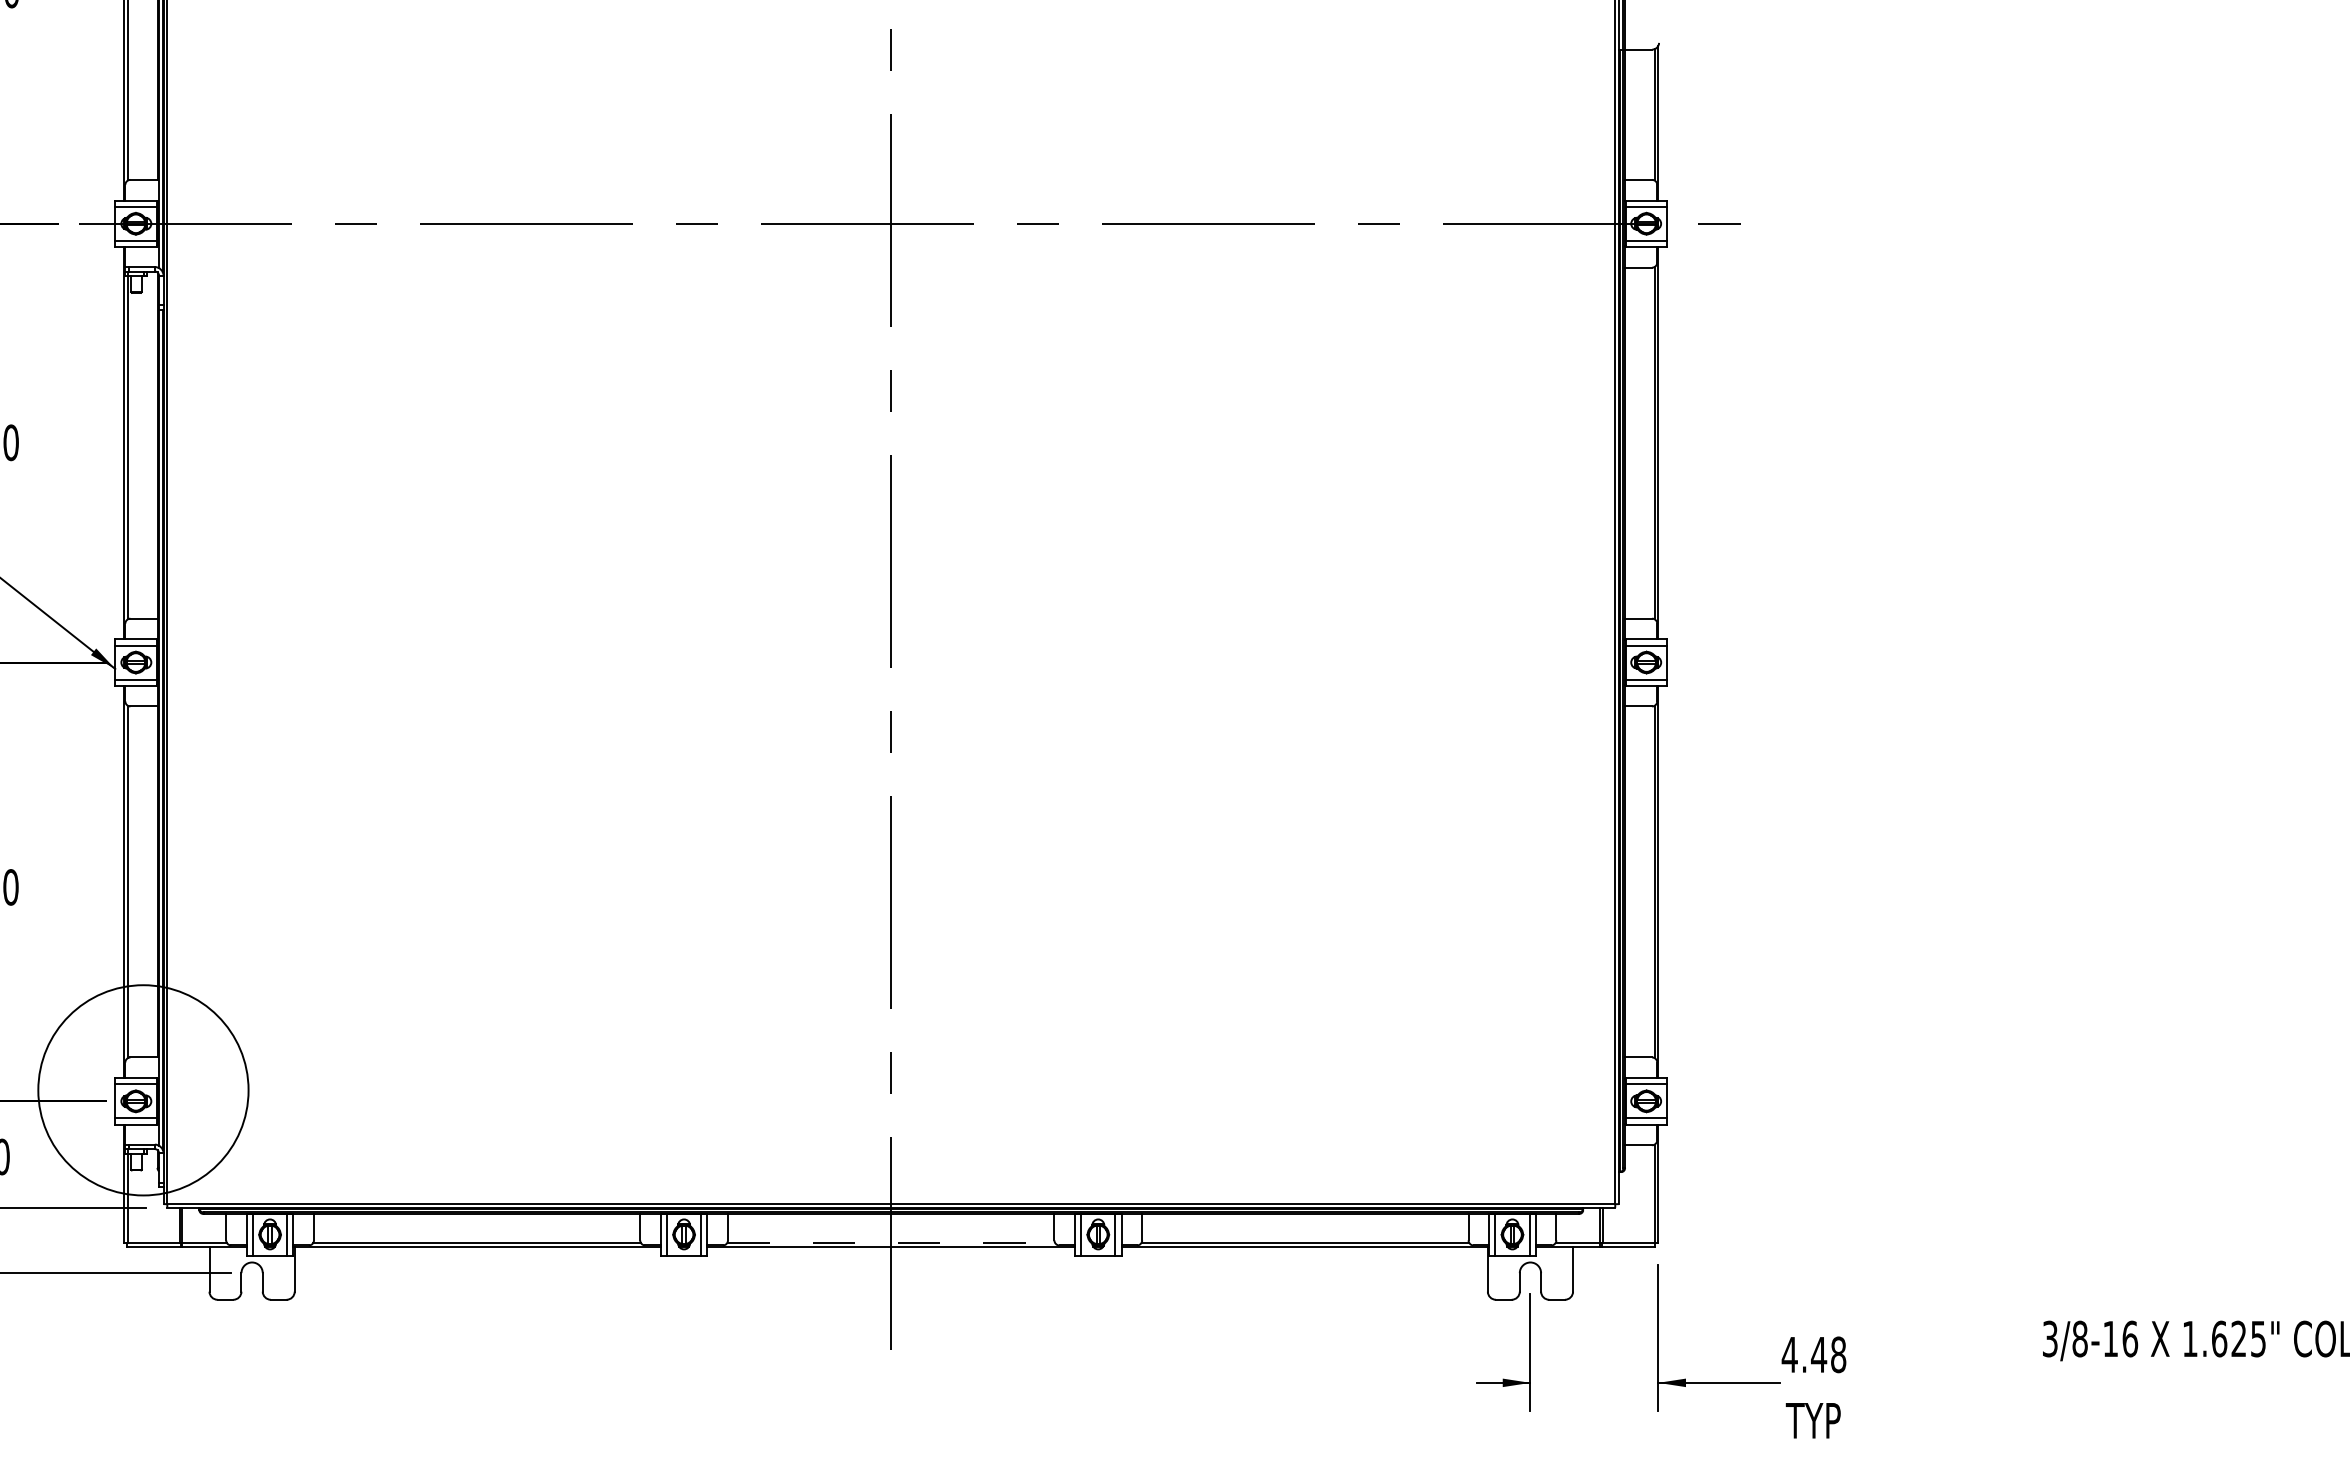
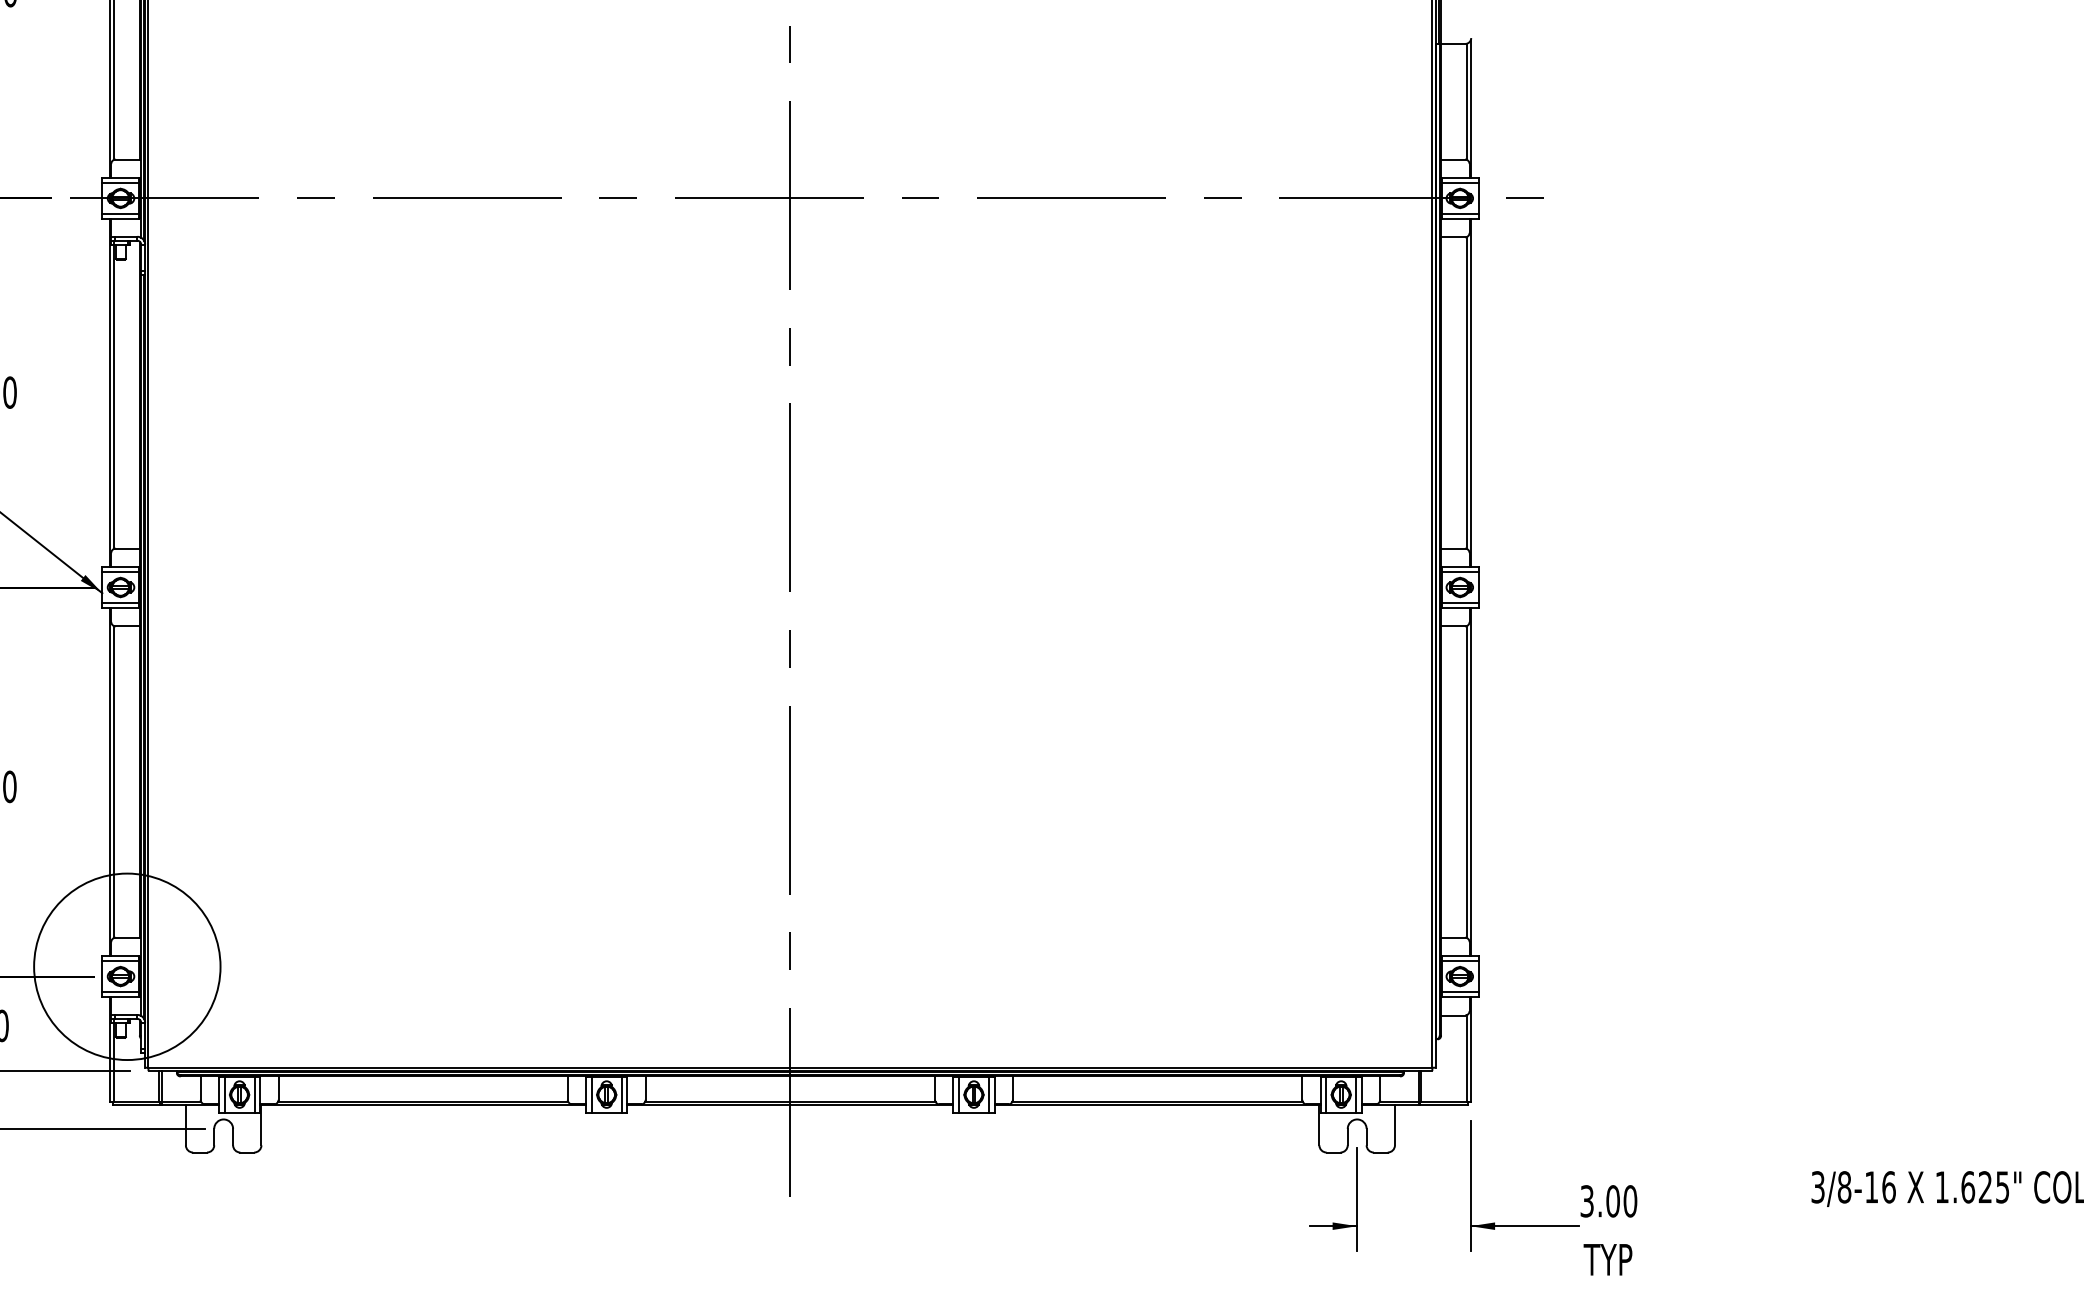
line: (891, 1242) -> (790, 1101), dashed -> solid
text: (1813, 1354) -> (1608, 1201), 4.48 -> 3.00

